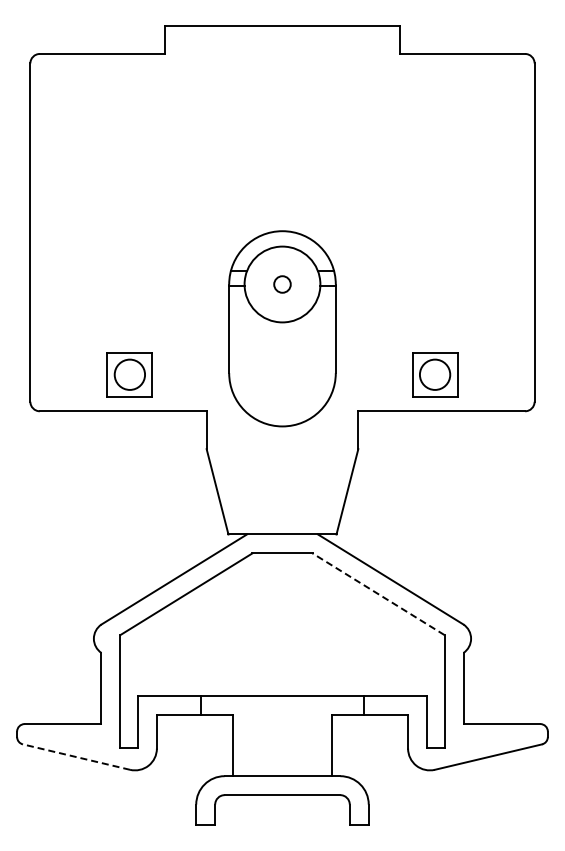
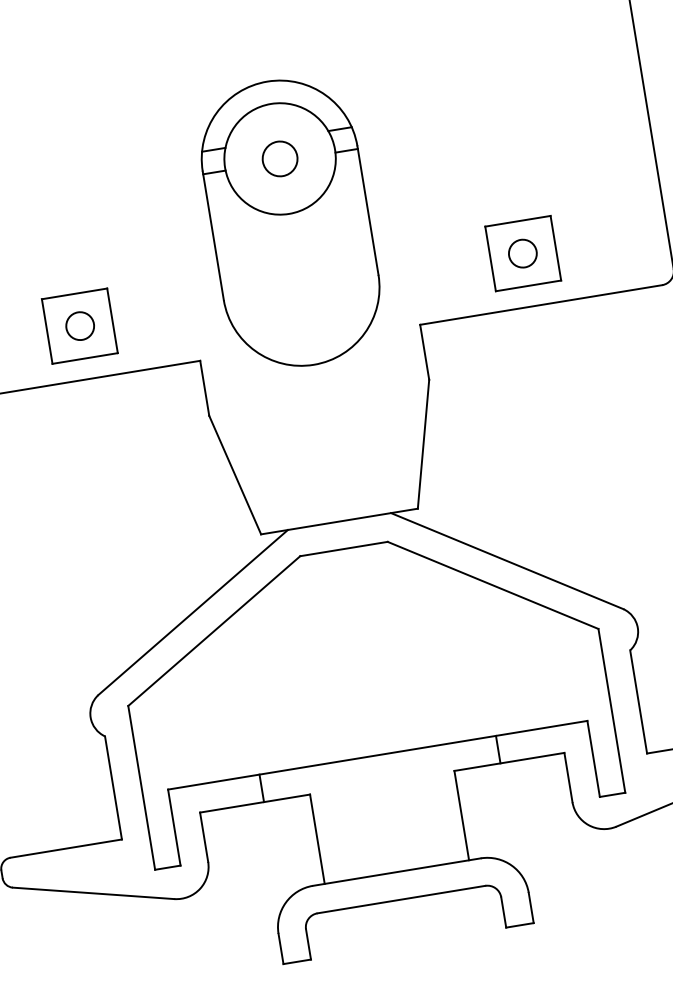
circle: (282, 284) -> (280, 158), size x1.43
circle: (129, 374) -> (79, 325), size x0.62
circle: (434, 374) -> (521, 253), size x0.62
line: (378, 594) -> (492, 585), dashed -> solid
line: (76, 756) -> (93, 892), dashed -> solid

